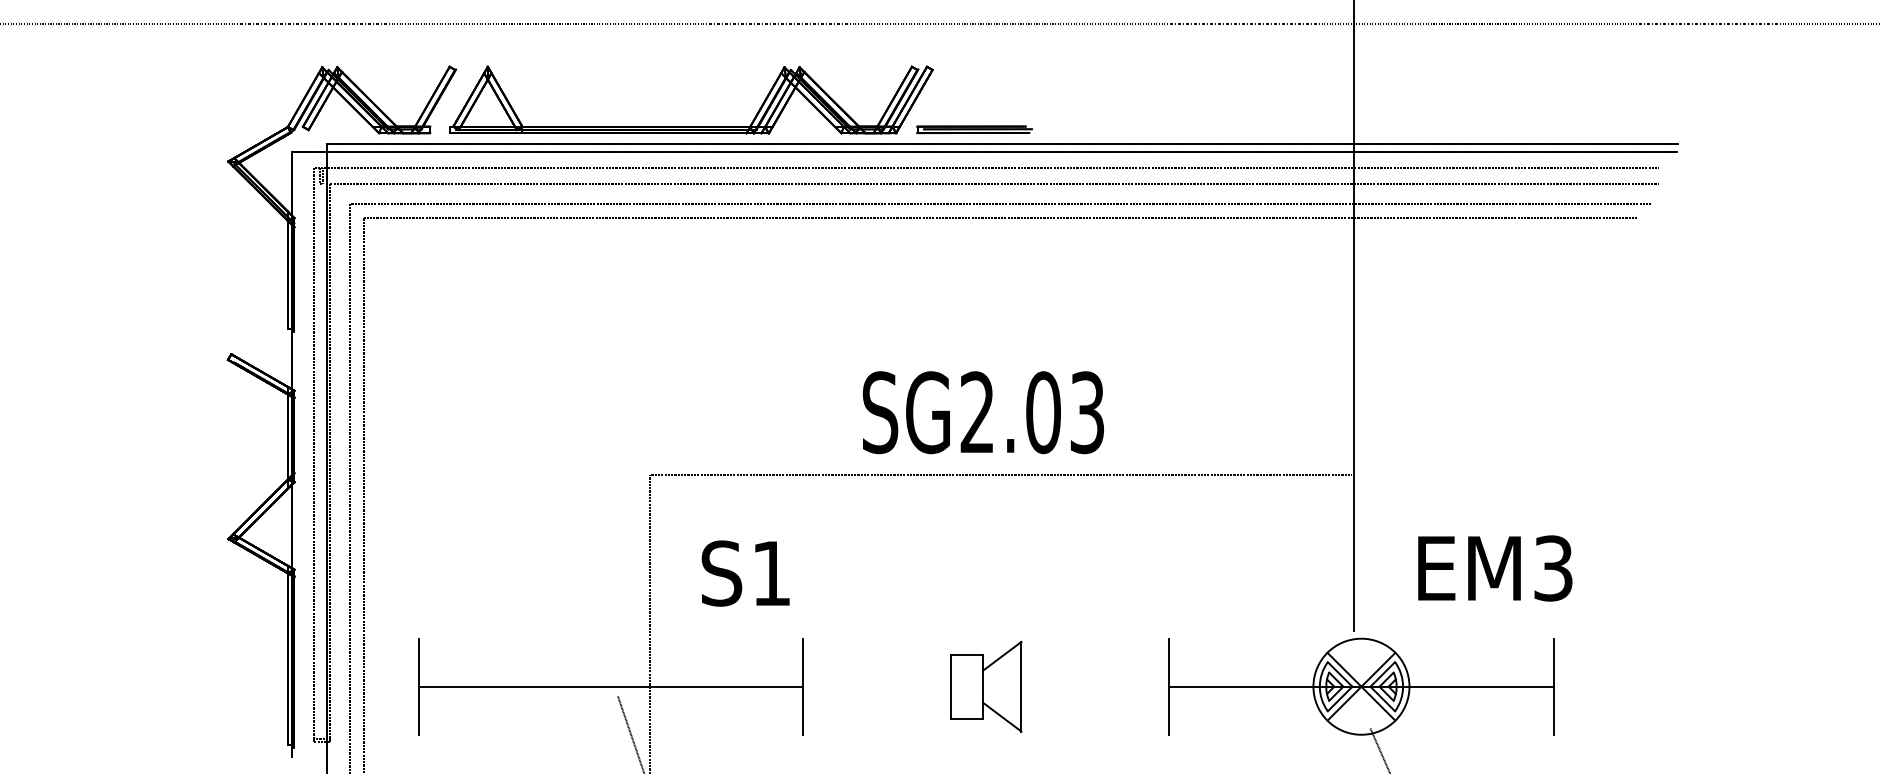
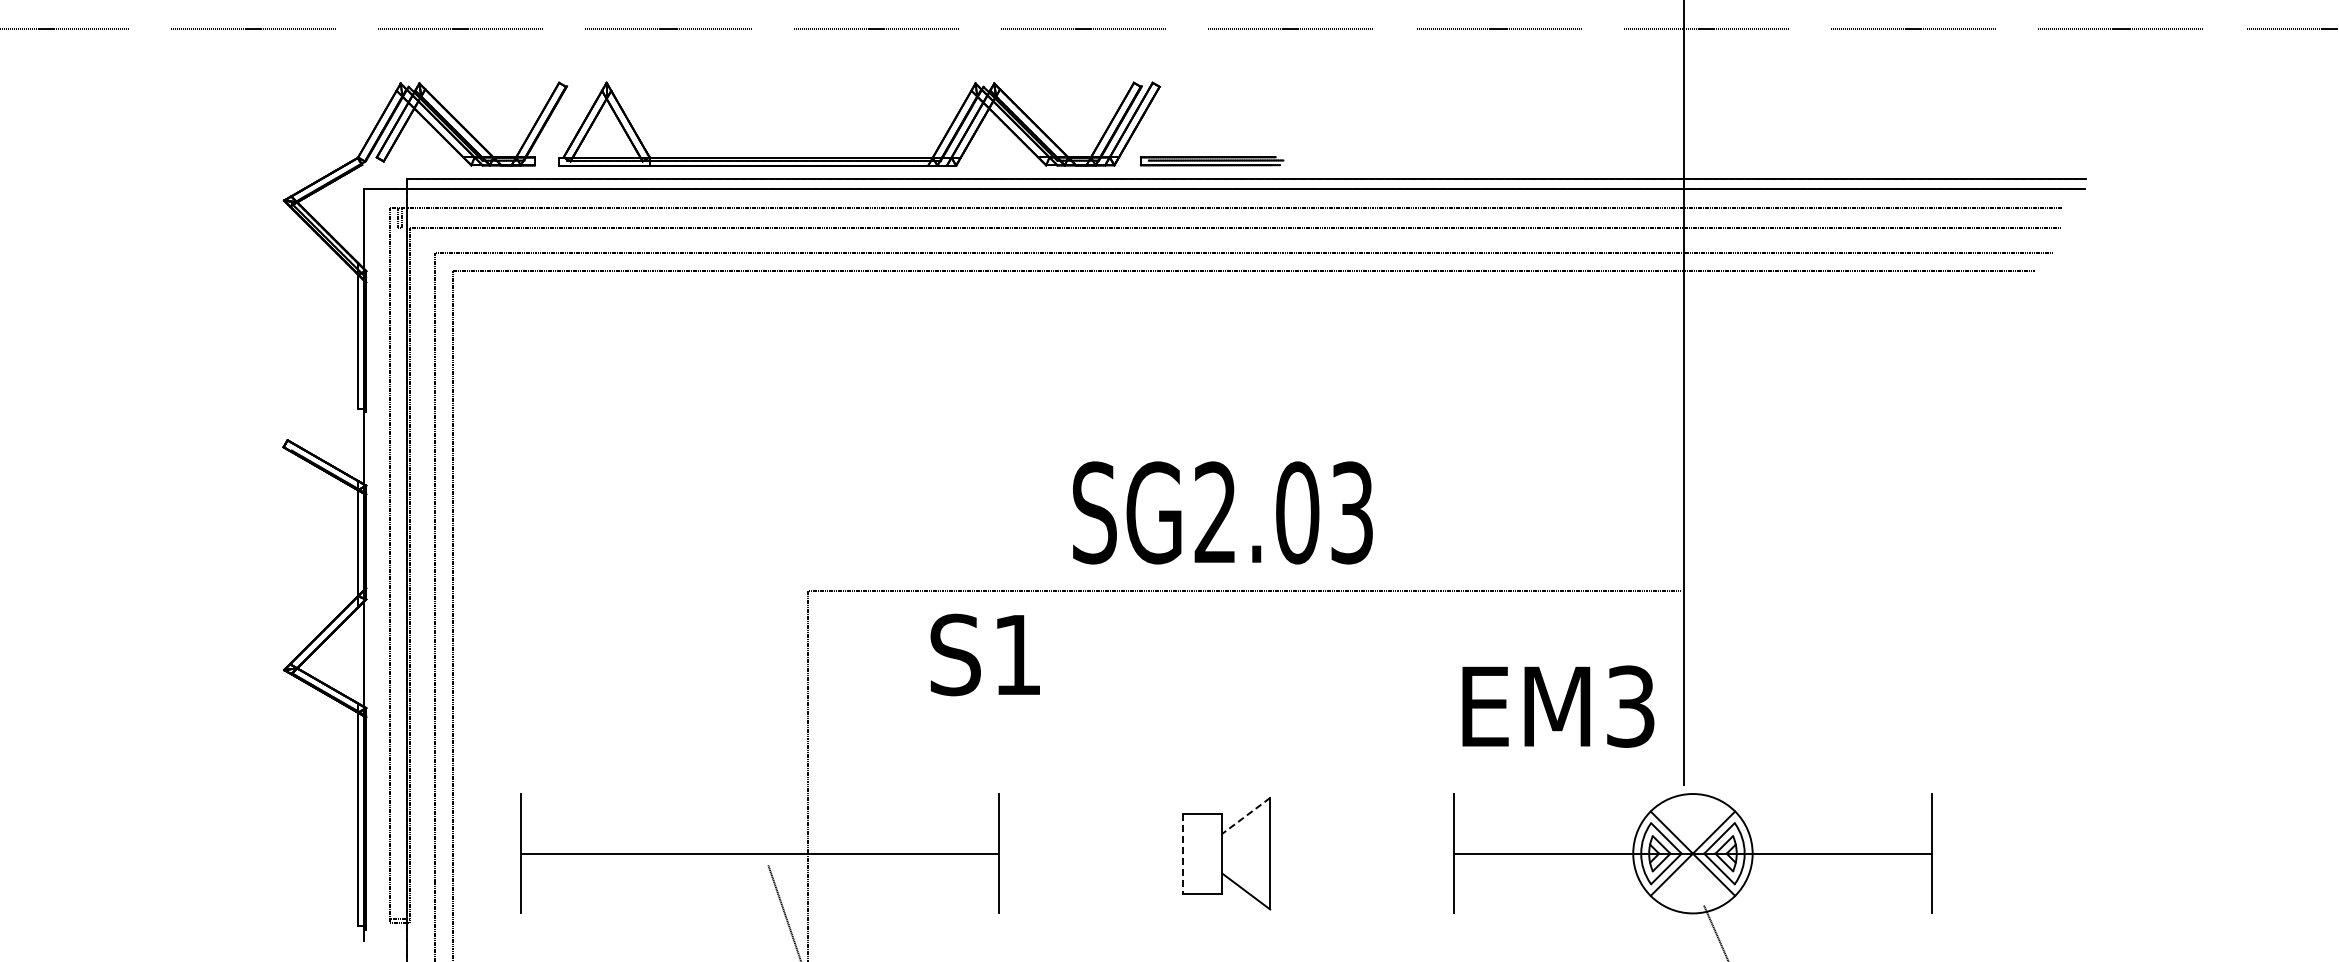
text: (1495, 568) -> (1558, 706), moved
text: (745, 573) -> (984, 654), moved
line: (1002, 656) -> (1246, 815), solid -> dashed
line: (950, 686) -> (1182, 853), solid -> dashed

